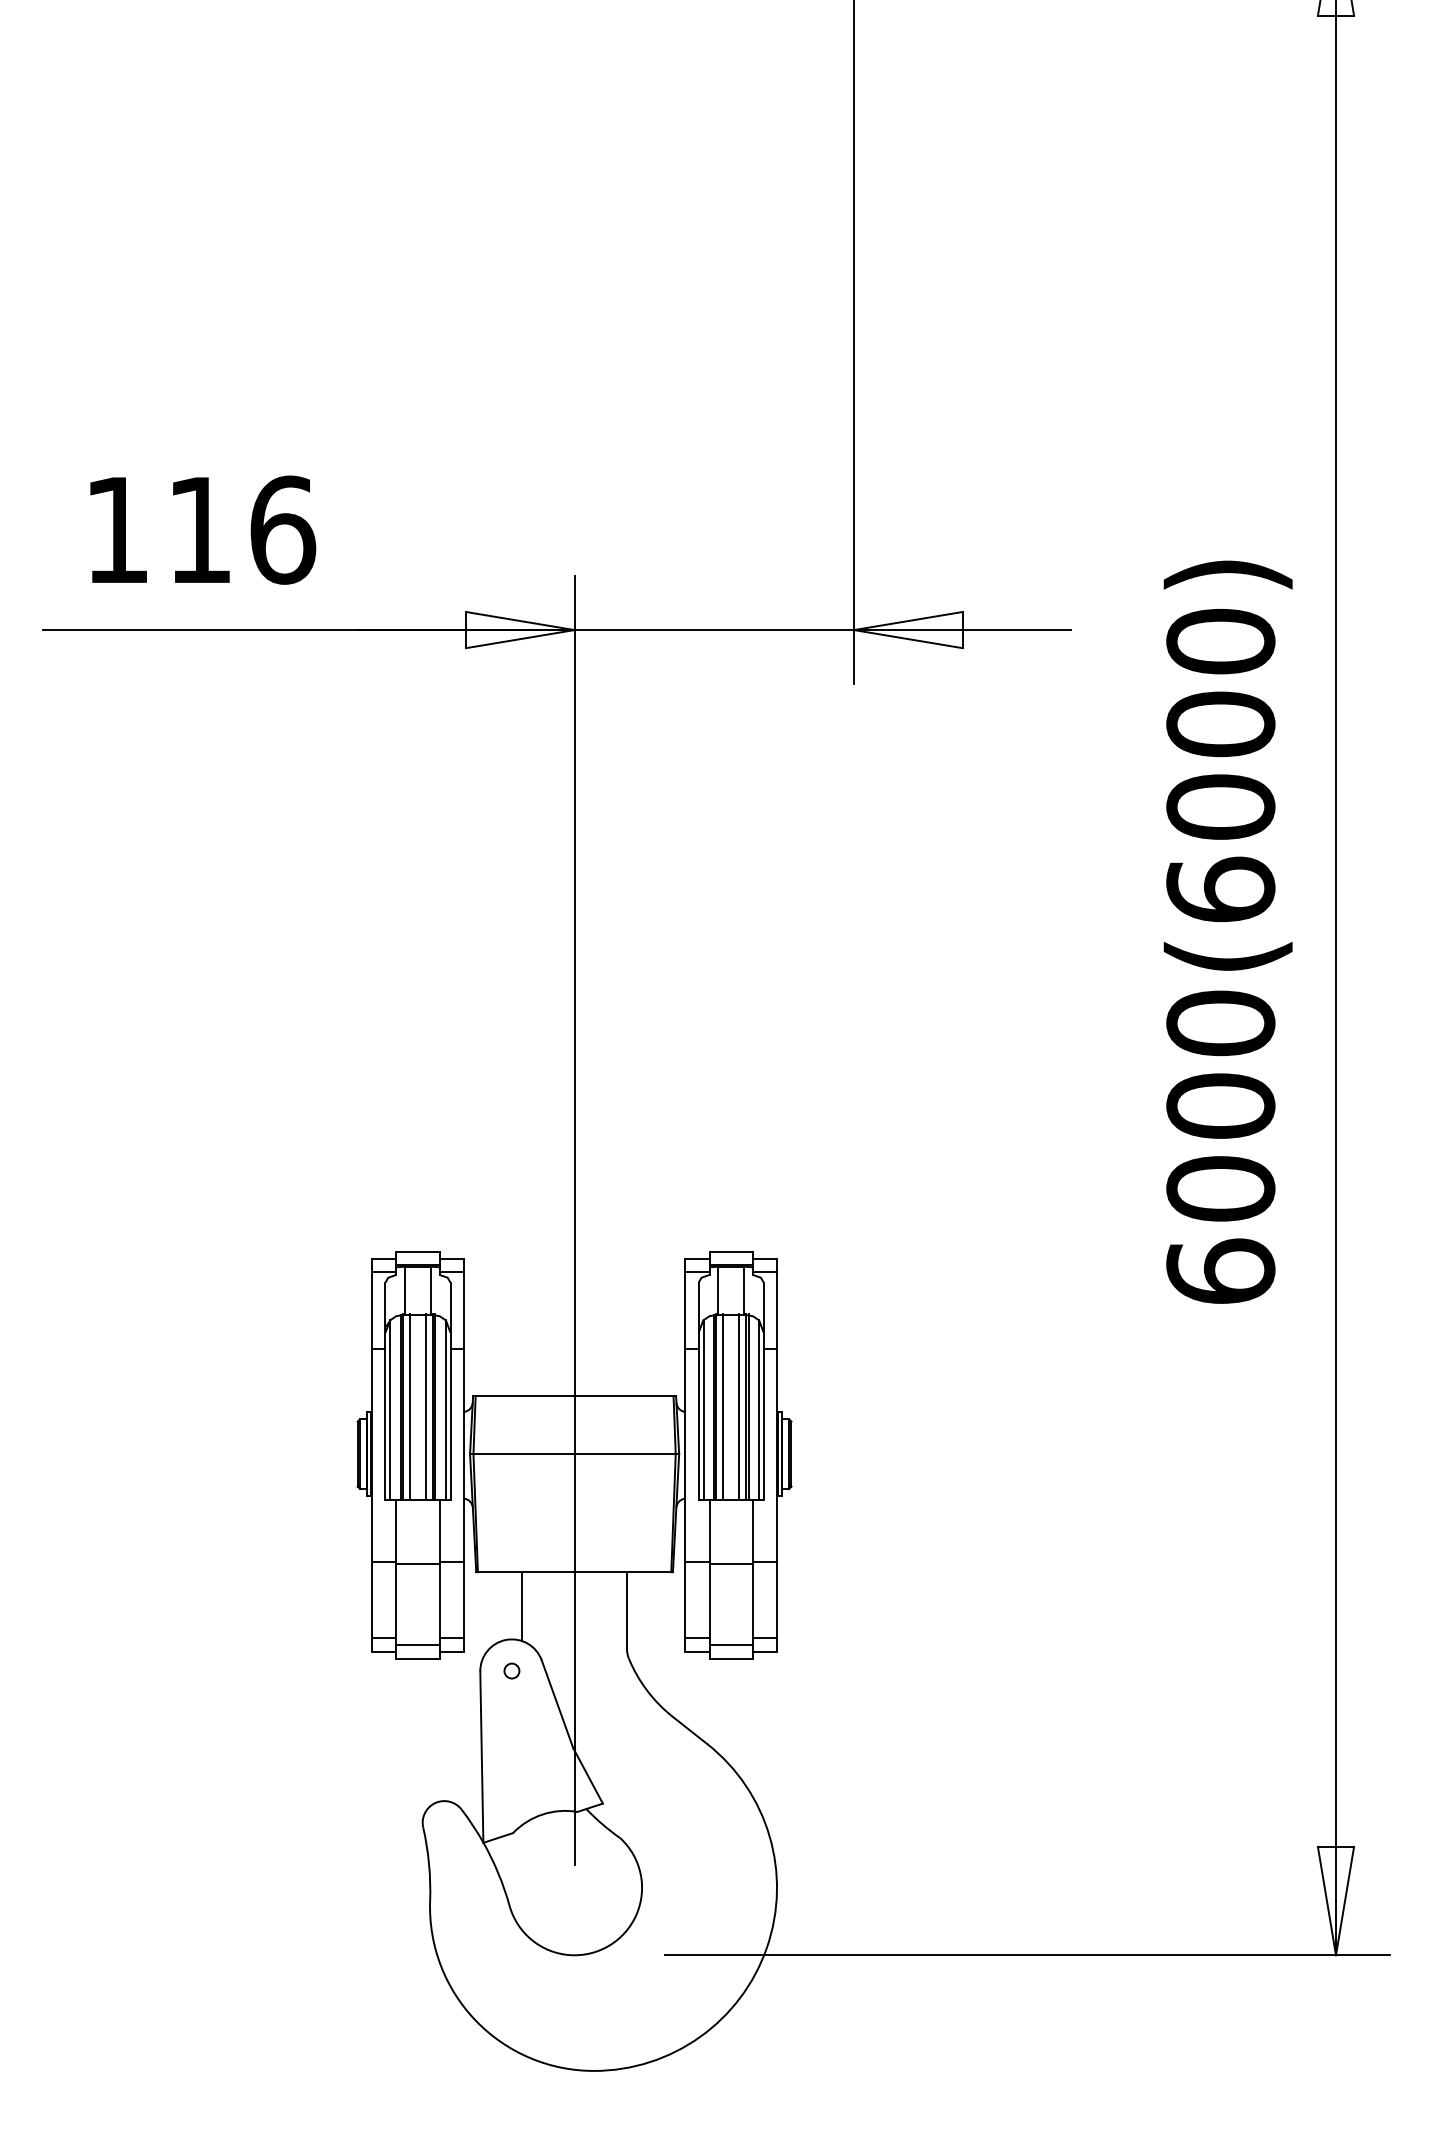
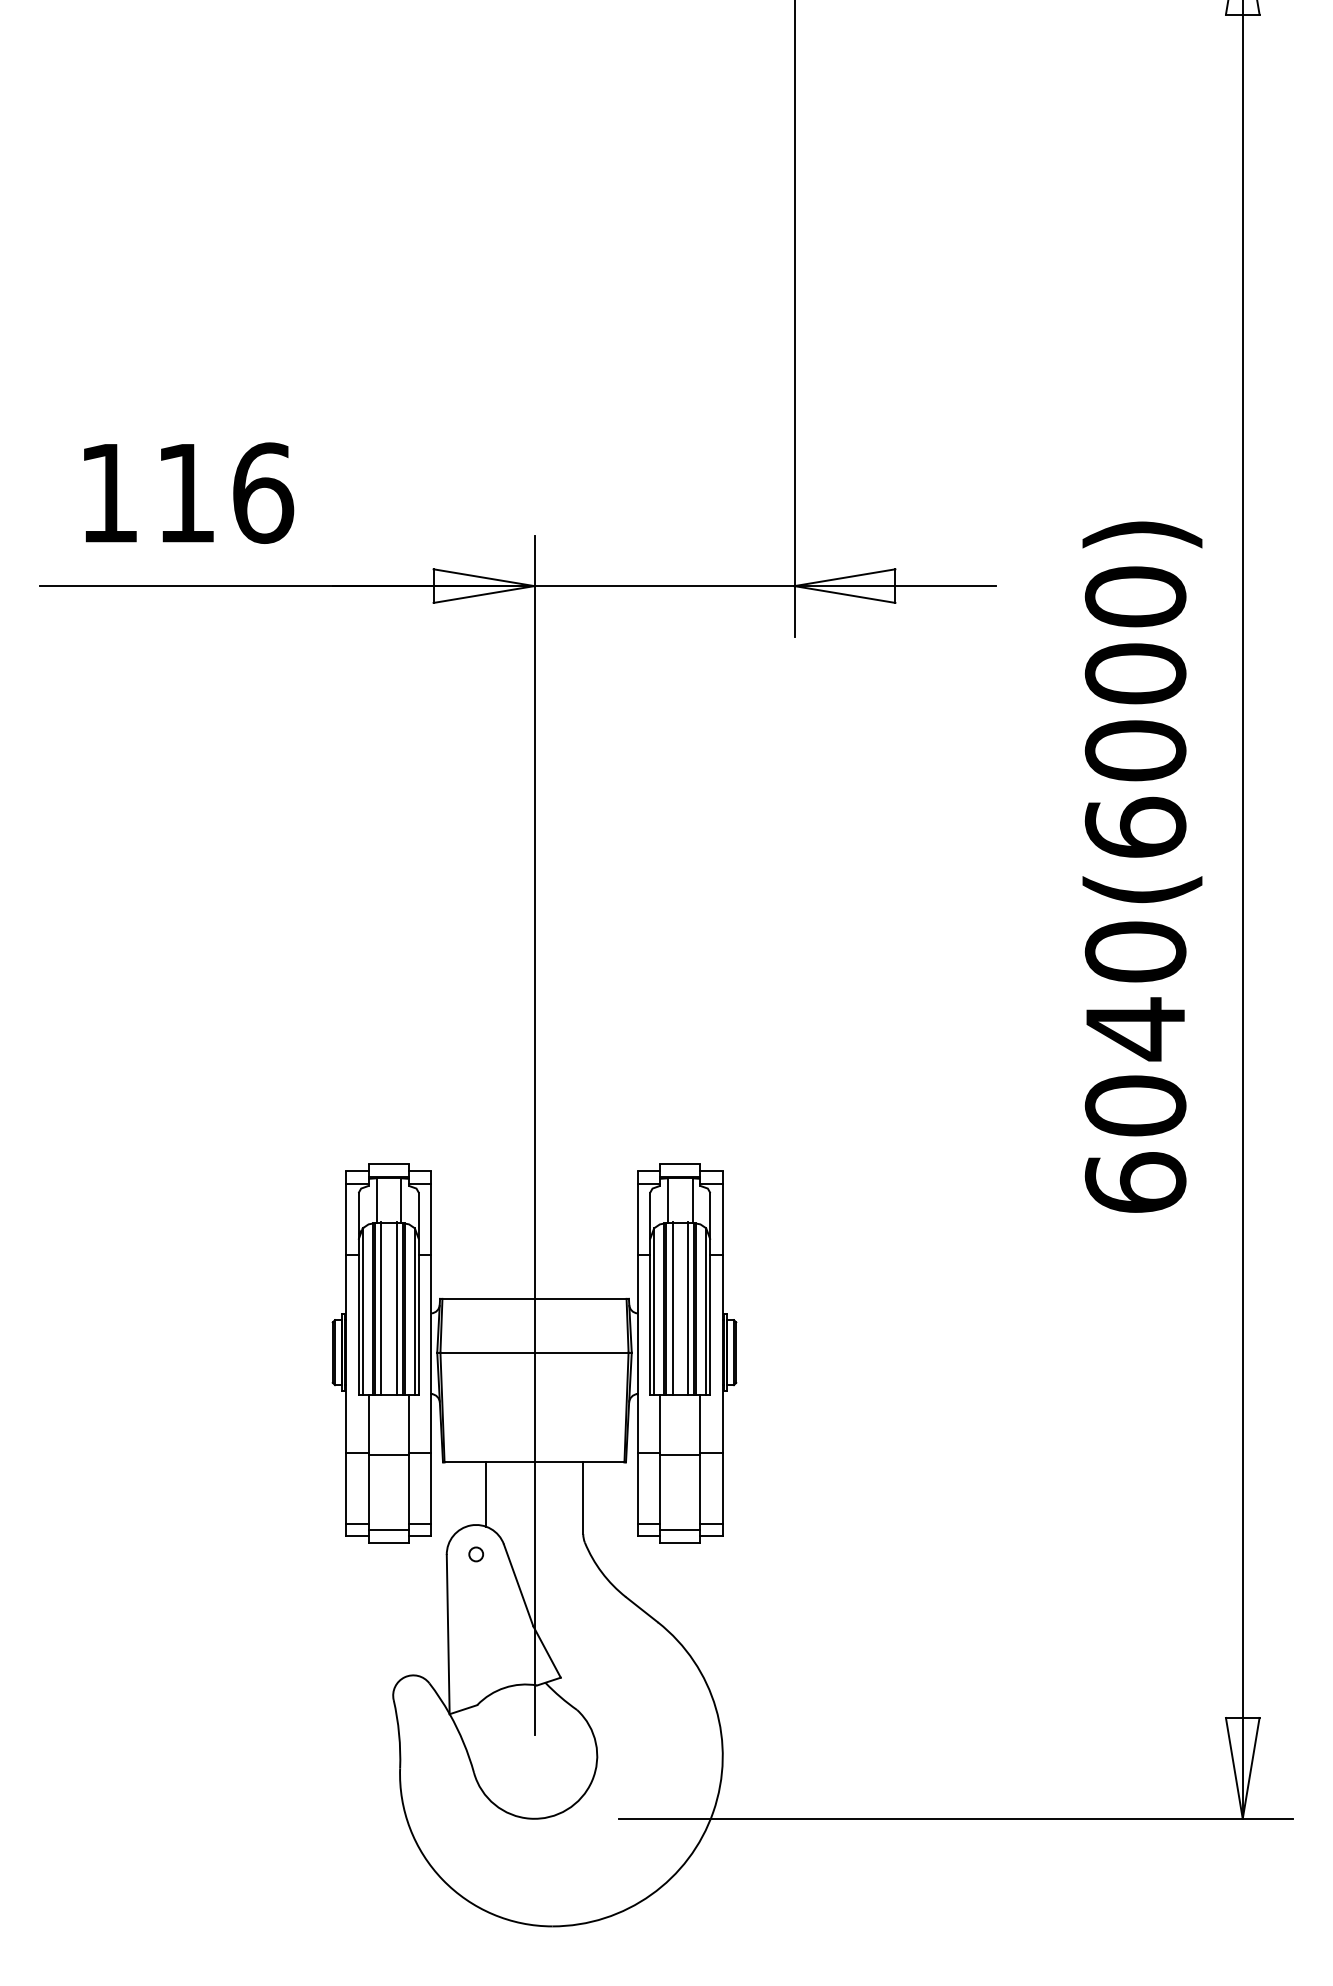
text: (1220, 1106) -> (1135, 1029), 6000(6000) -> 6040(6000)

